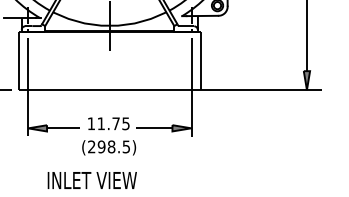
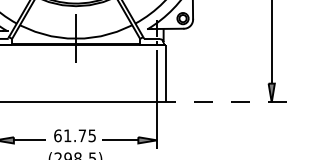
line: (261, 89) -> (226, 101), solid -> dashed
text: (91, 123) -> (58, 135), 11.75 -> 61.75

